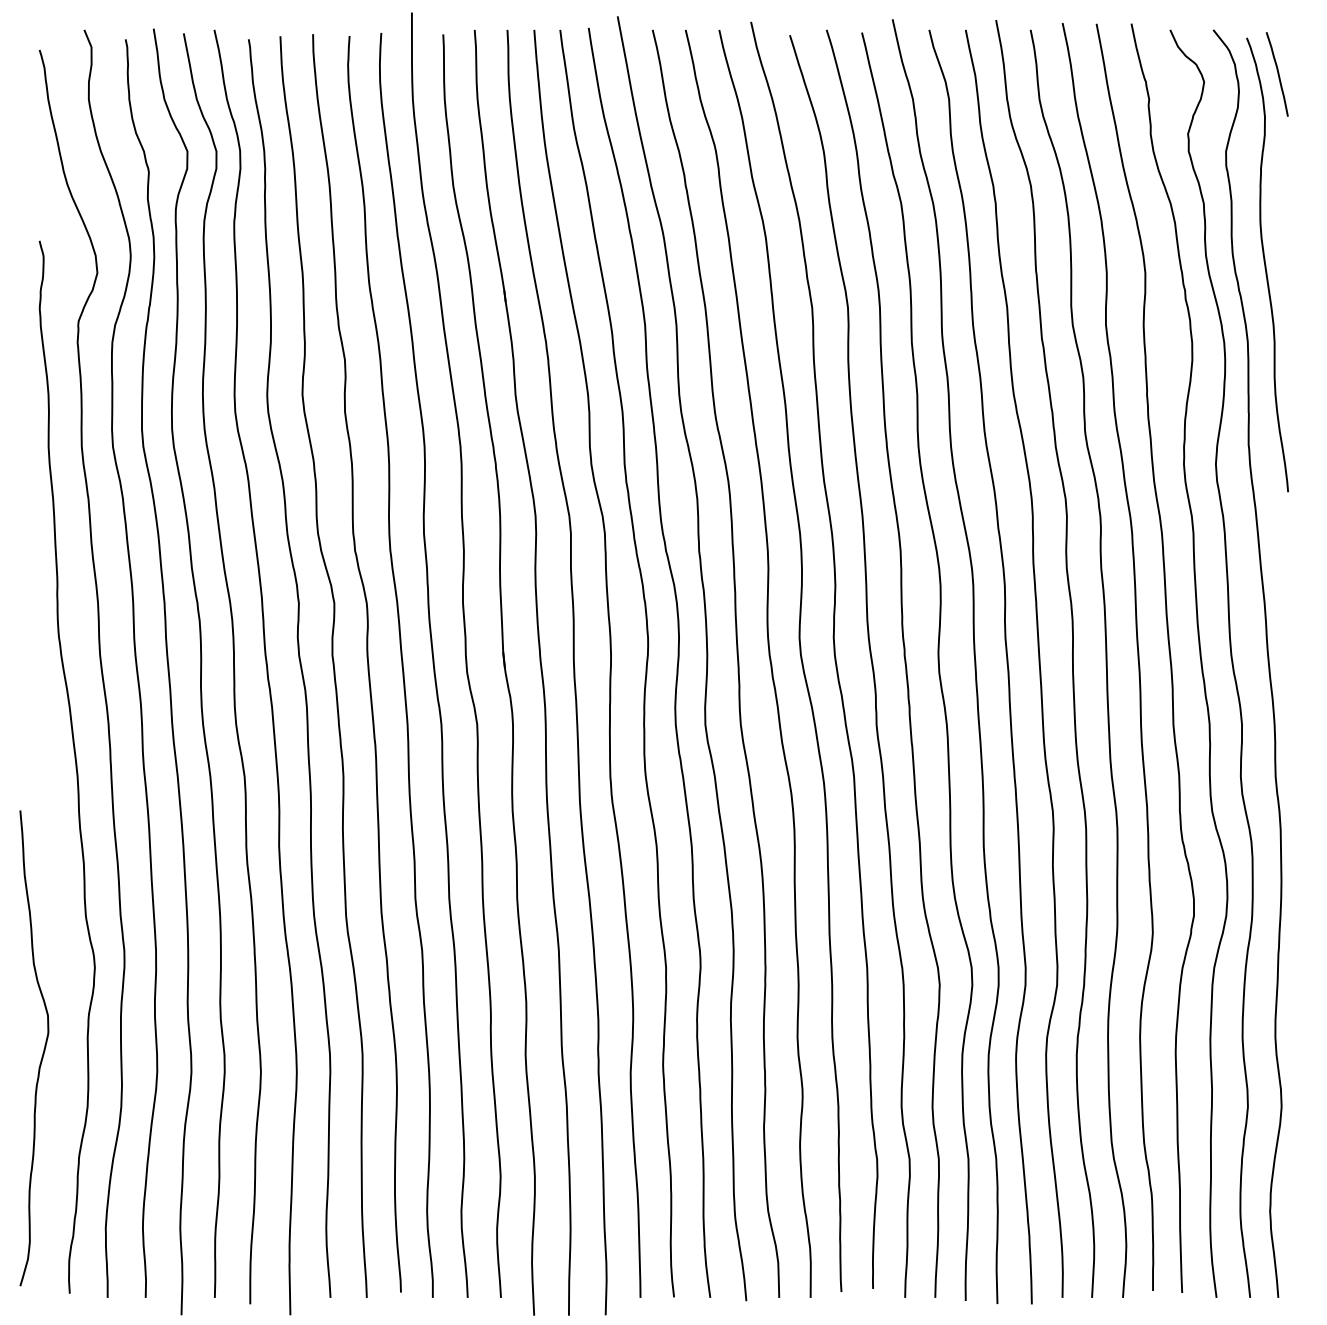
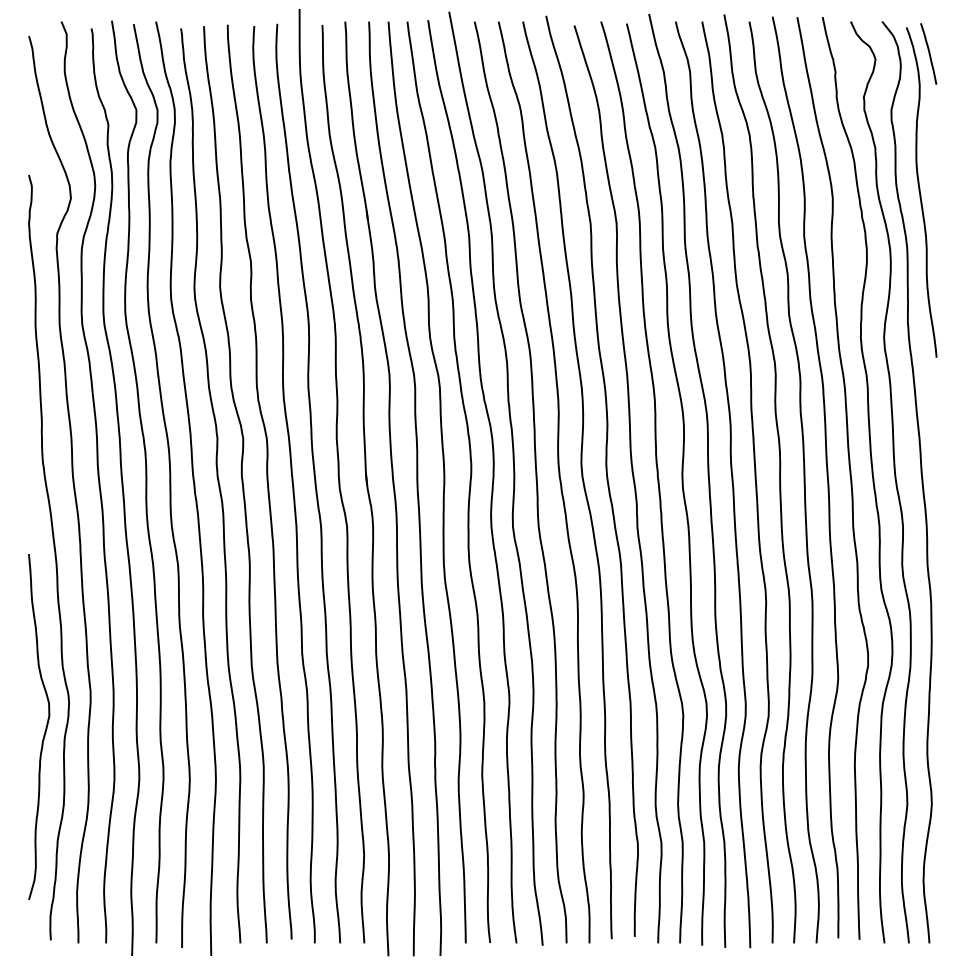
curve: (43, 1049) -> (45, 727), moved

